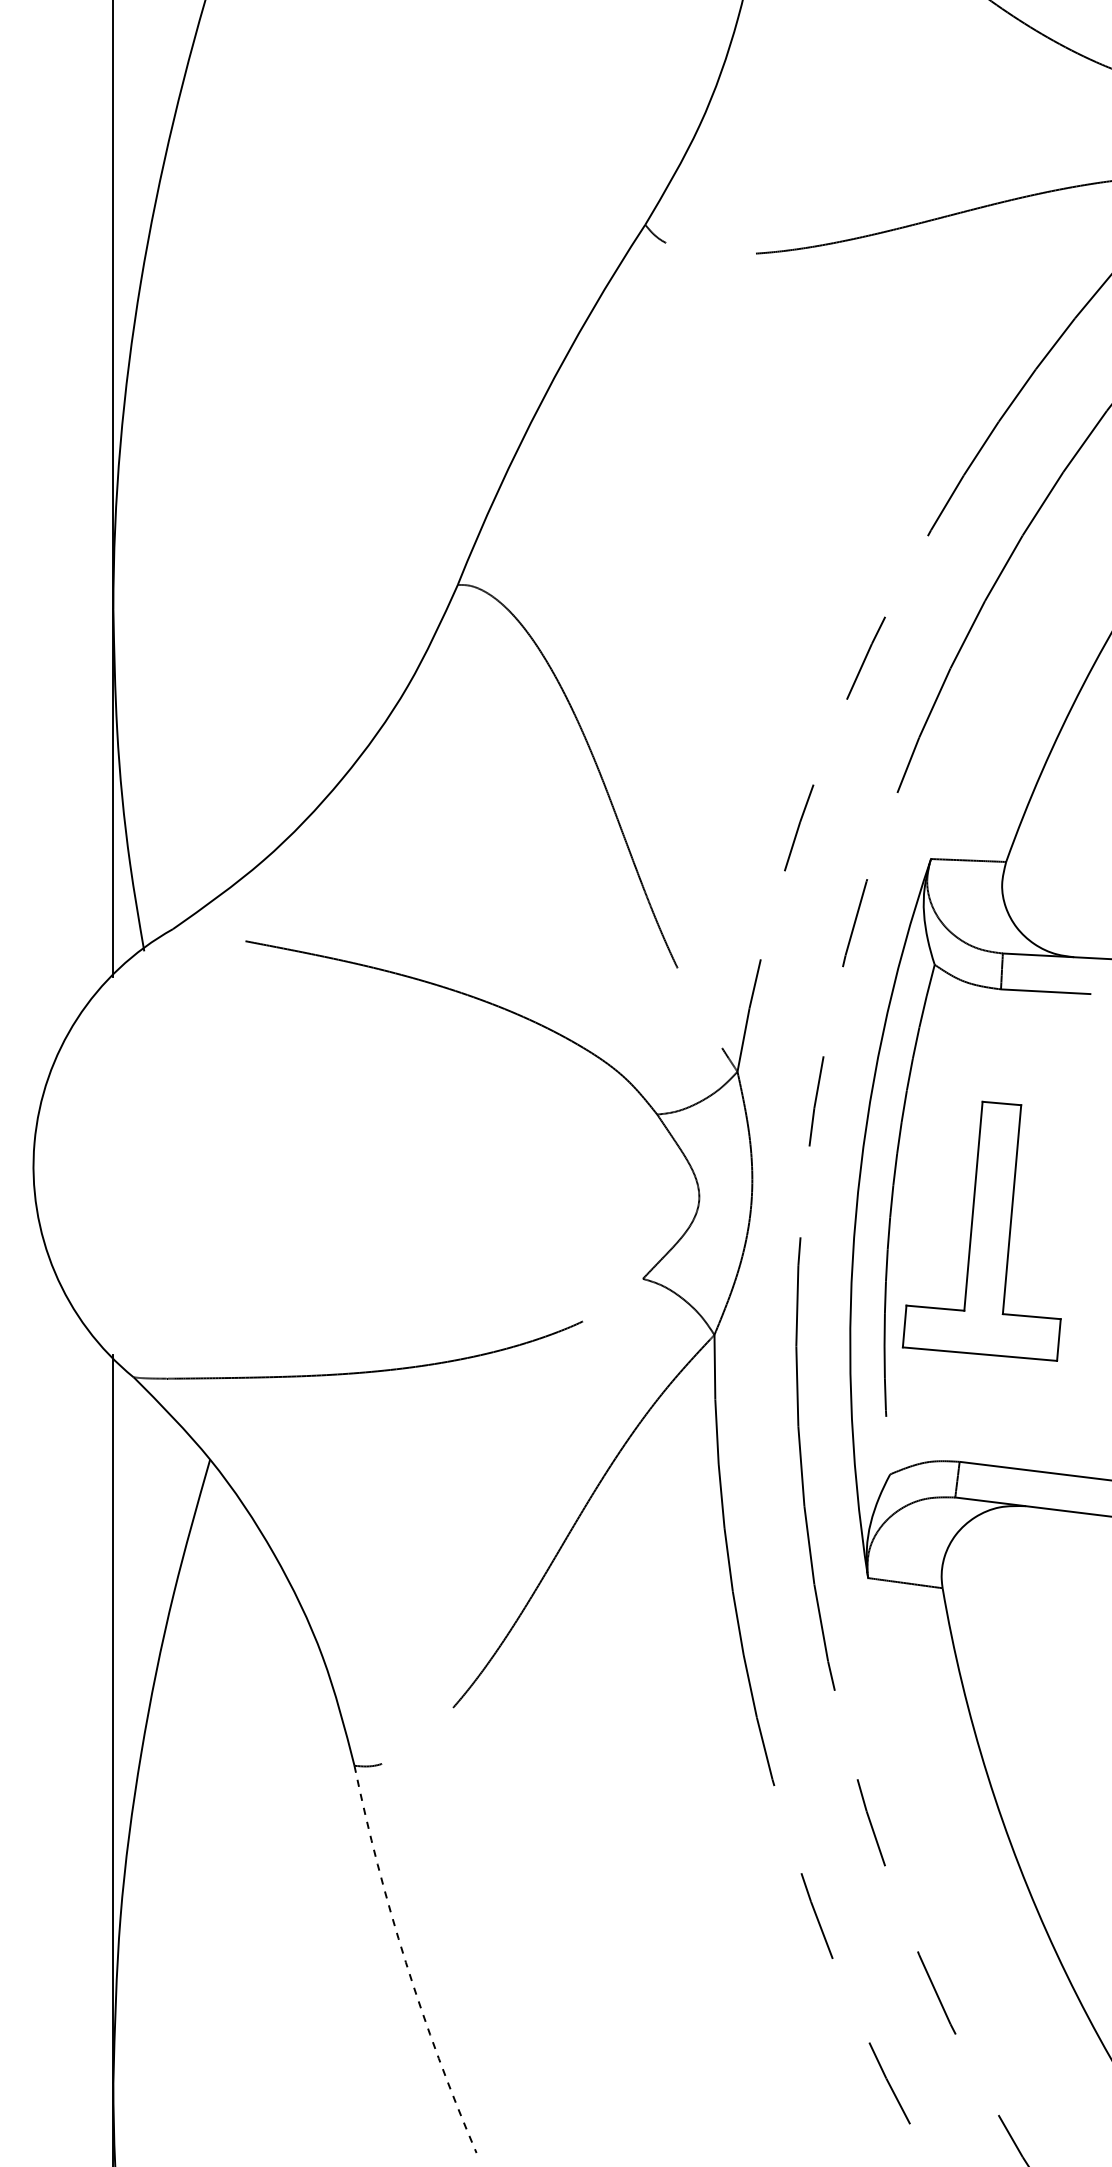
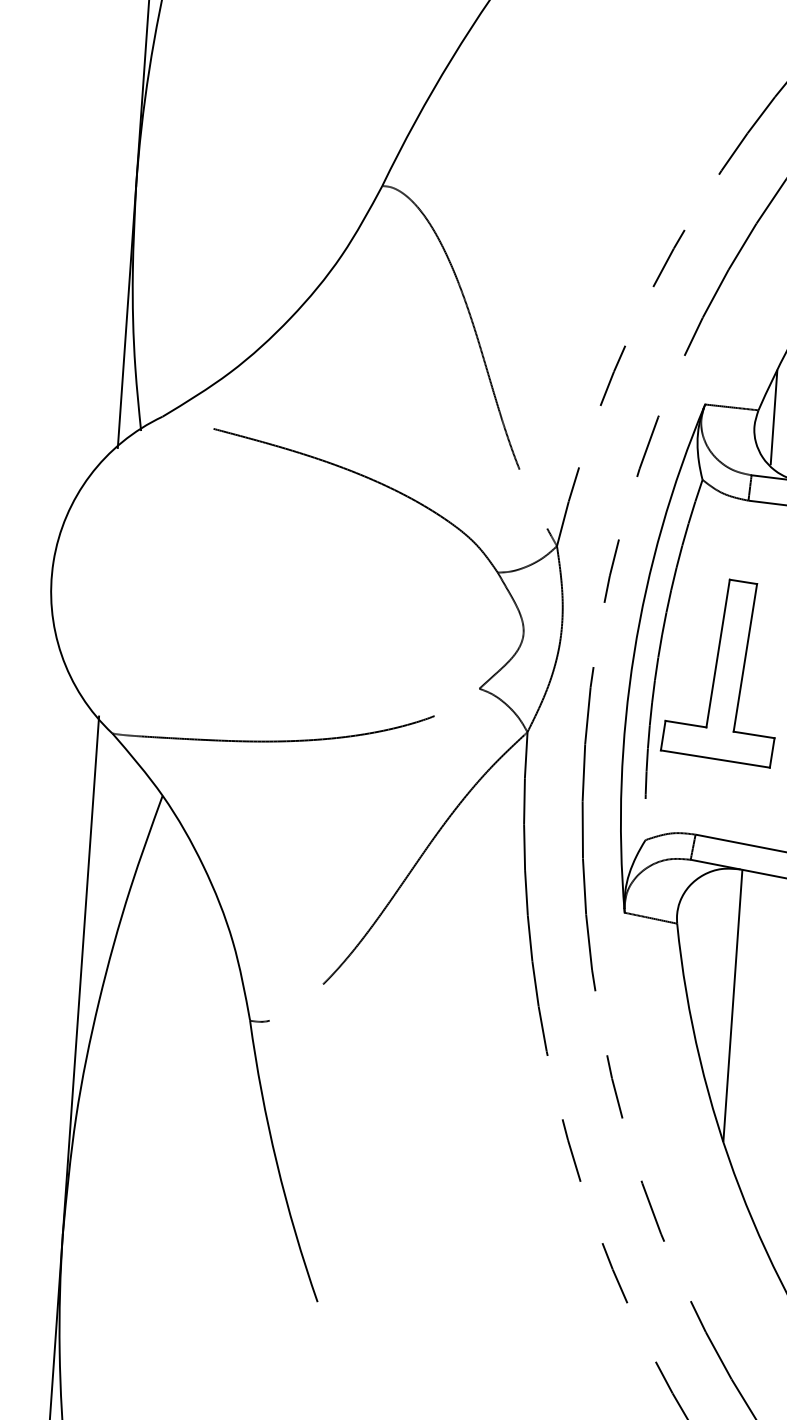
line: (1028, 870) -> (773, 417), added
line: (1028, 1697) -> (732, 1005), added
arc: (405, 1962) -> (276, 1163), dashed -> solid

